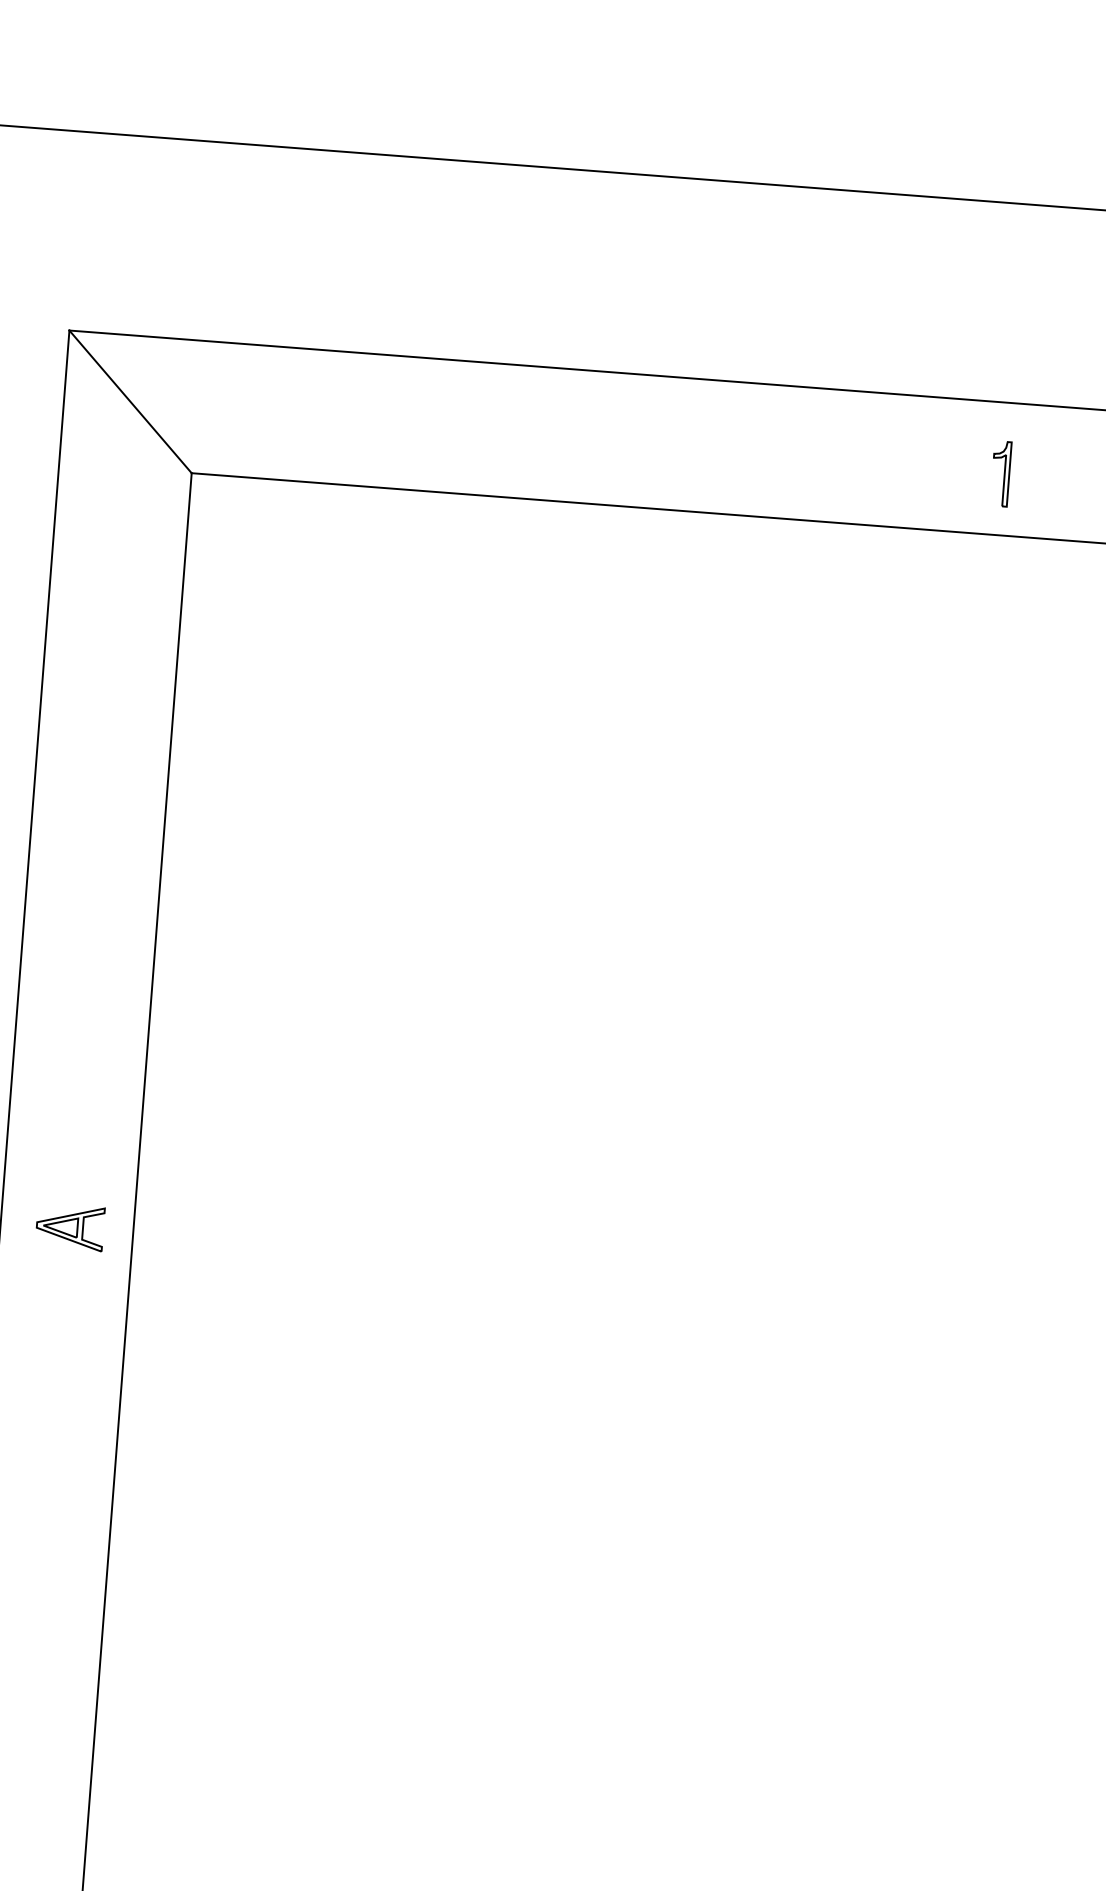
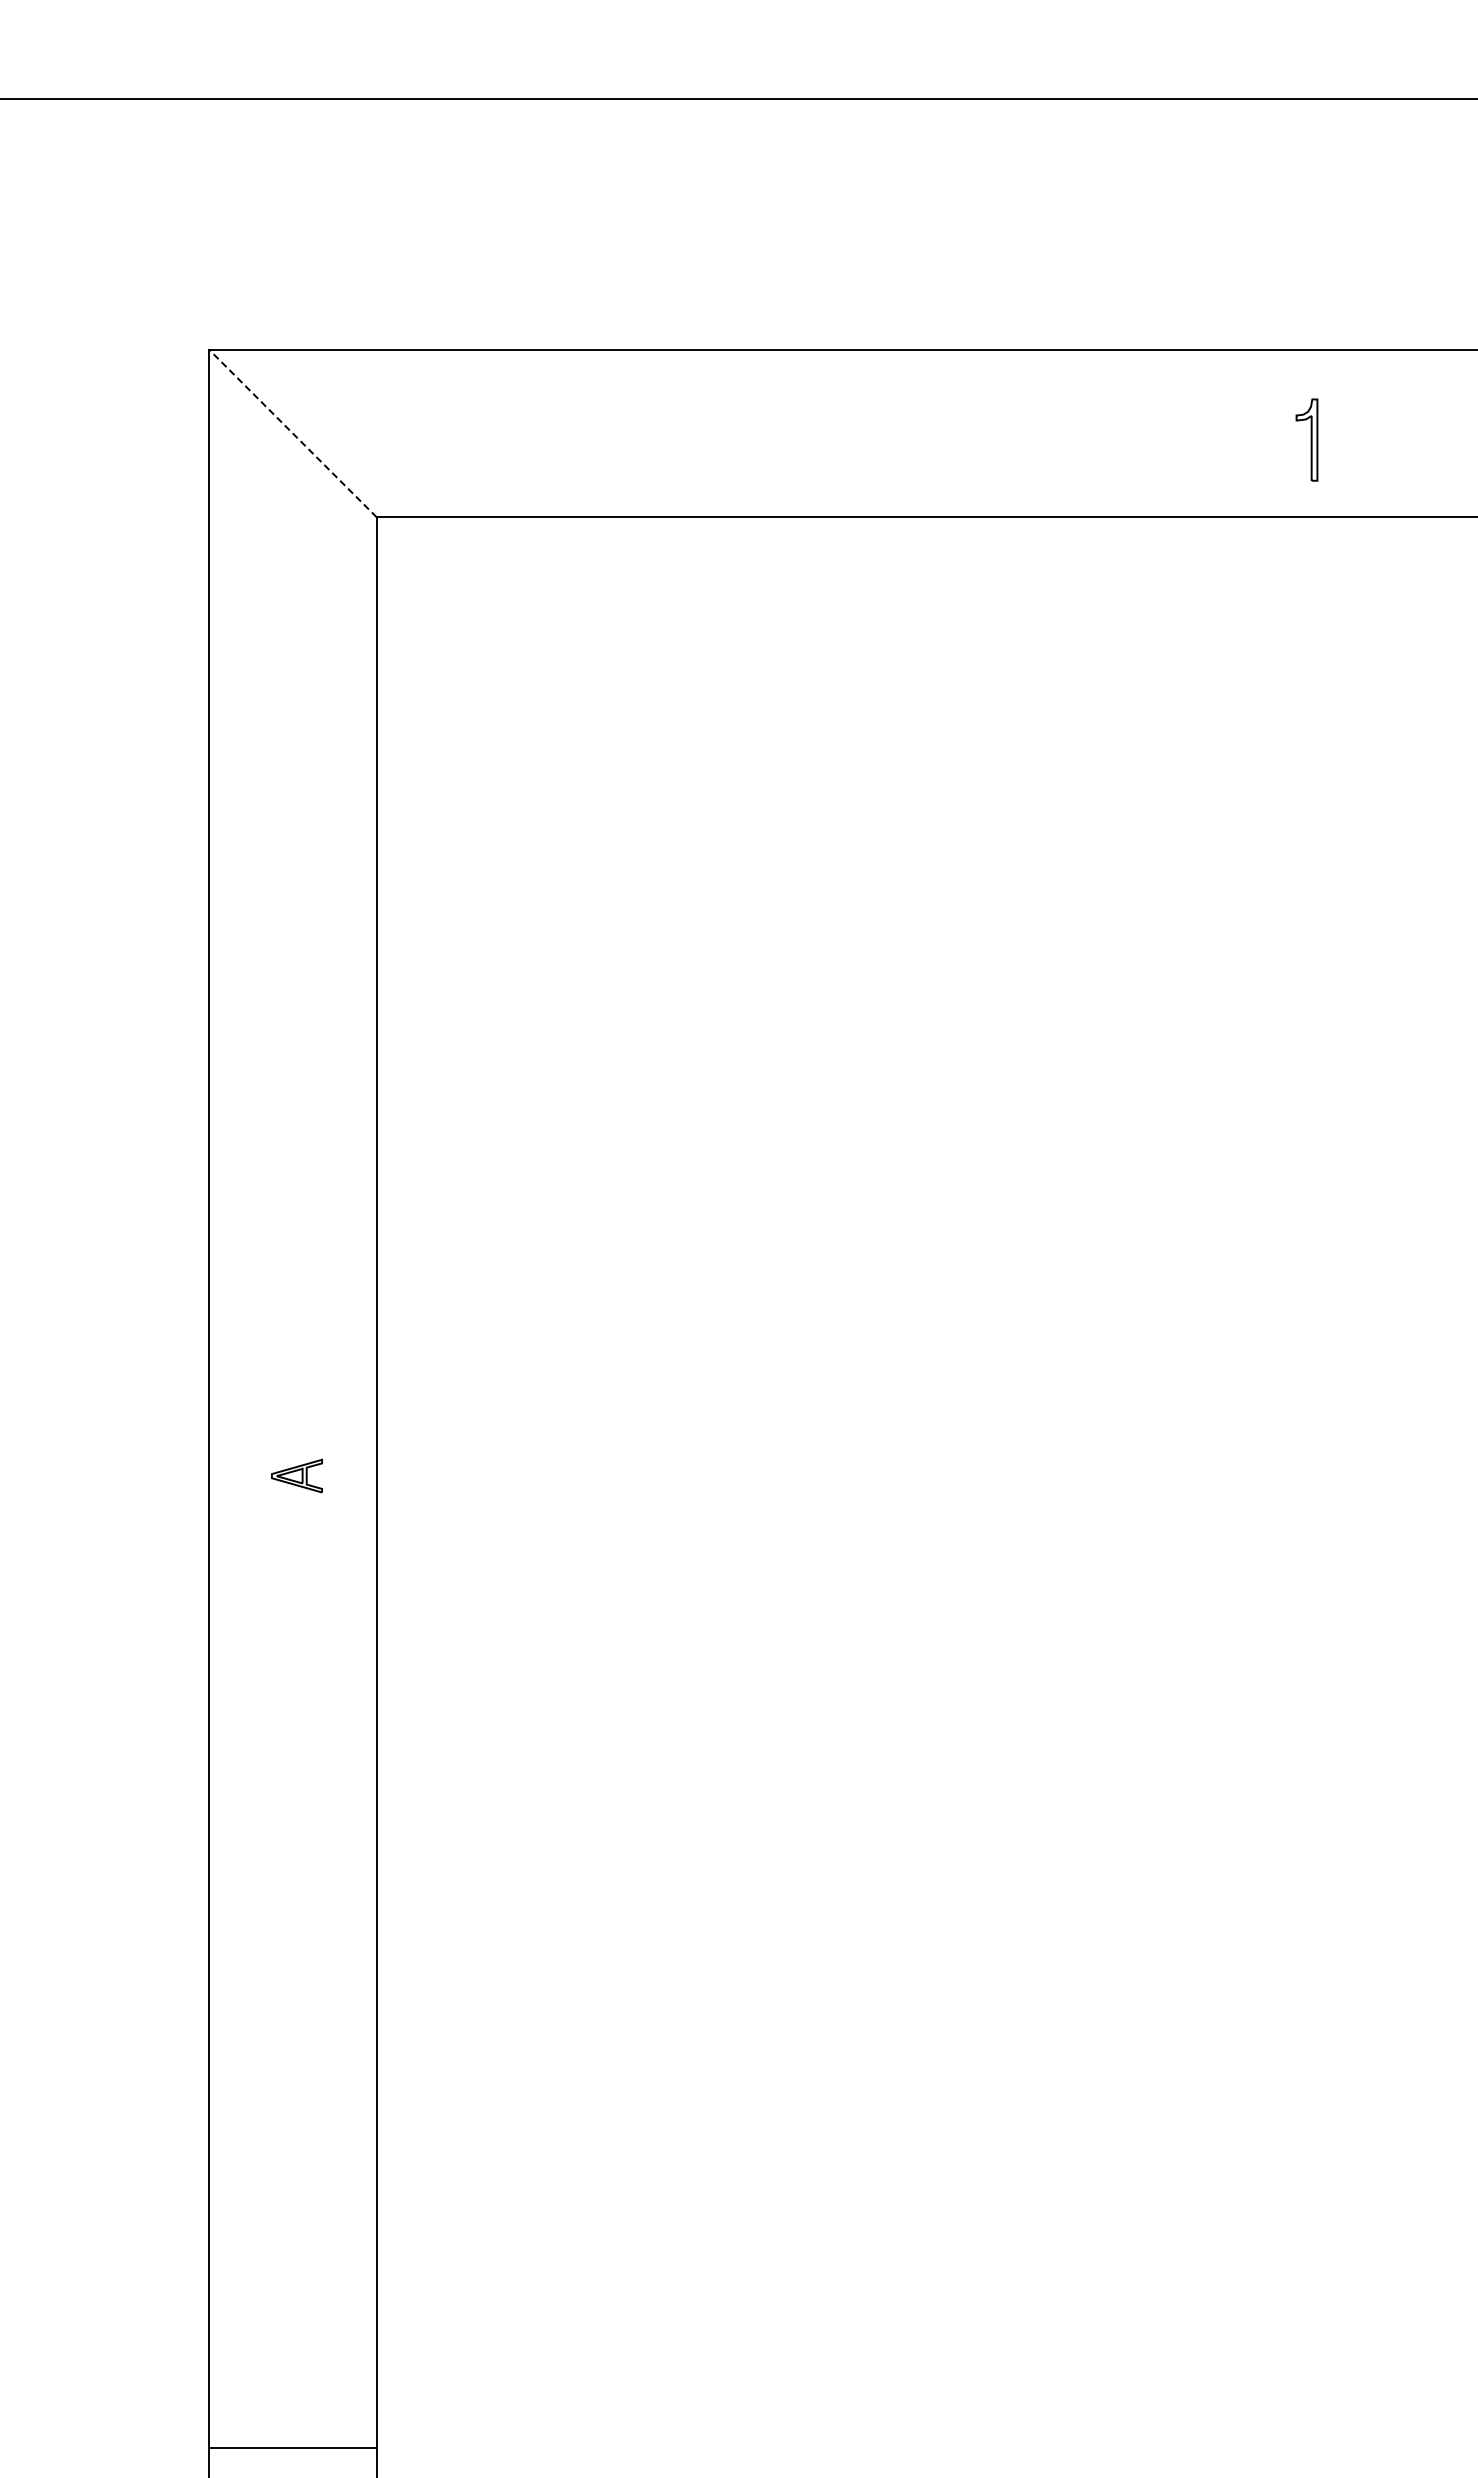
line: (130, 401) -> (292, 433), solid -> dashed
part: (1000, 473) -> (1306, 439), moved
part: (69, 1226) -> (296, 1475), size x0.6

